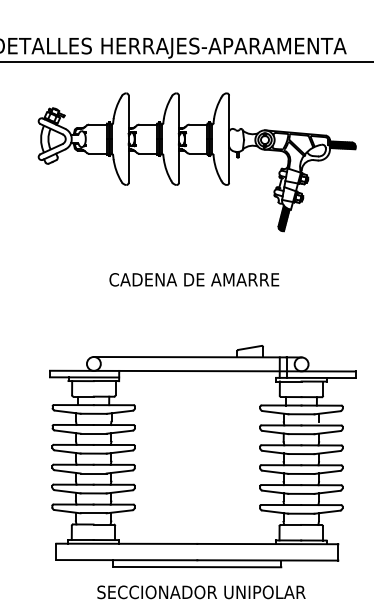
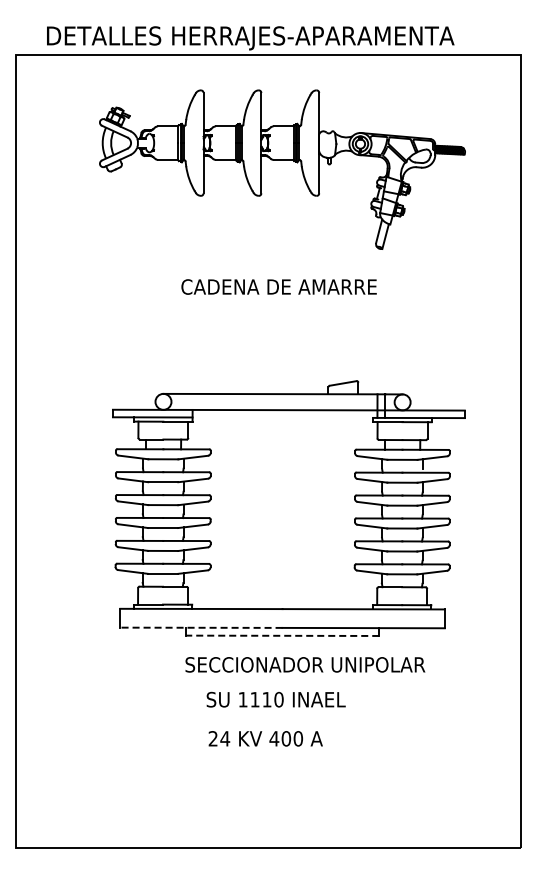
hatch: (284, 217) -> (382, 233), removed
text: (193, 279) -> (278, 286), moved
line: (126, 559) -> (200, 627), solid -> dashed
line: (197, 566) -> (282, 635), solid -> dashed
text: (201, 592) -> (305, 664), moved

